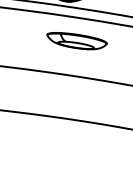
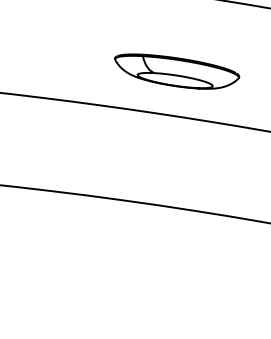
part: (76, 41) -> (175, 72), moved

